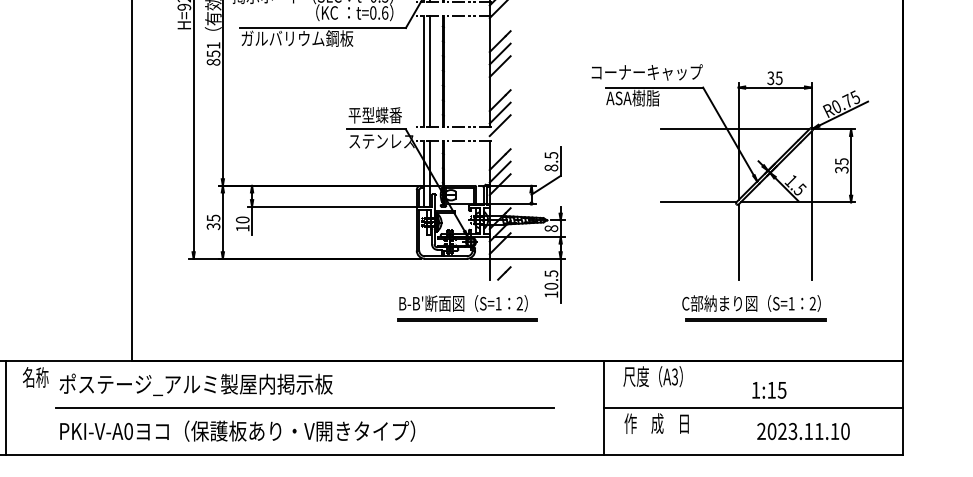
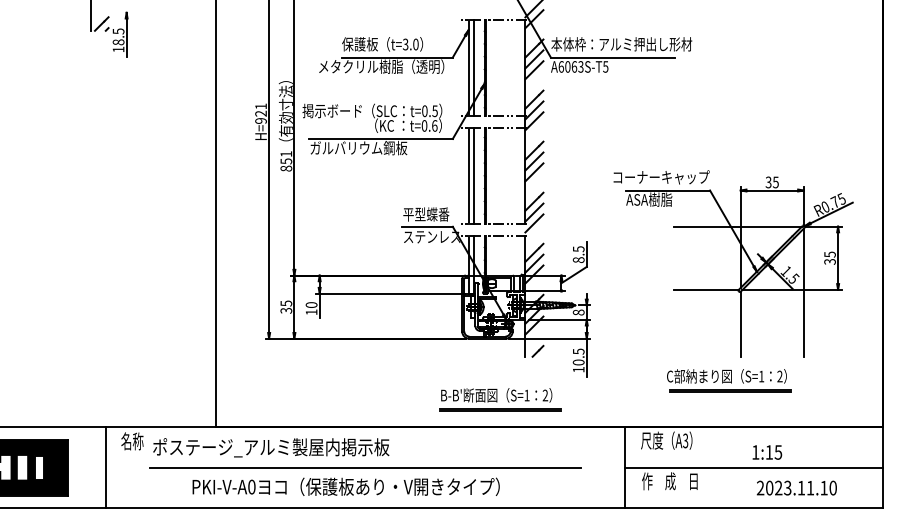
part: (467, 308) -> (500, 399), moved
part: (754, 308) -> (729, 380), moved
text: (236, 430) -> (345, 486), moved

